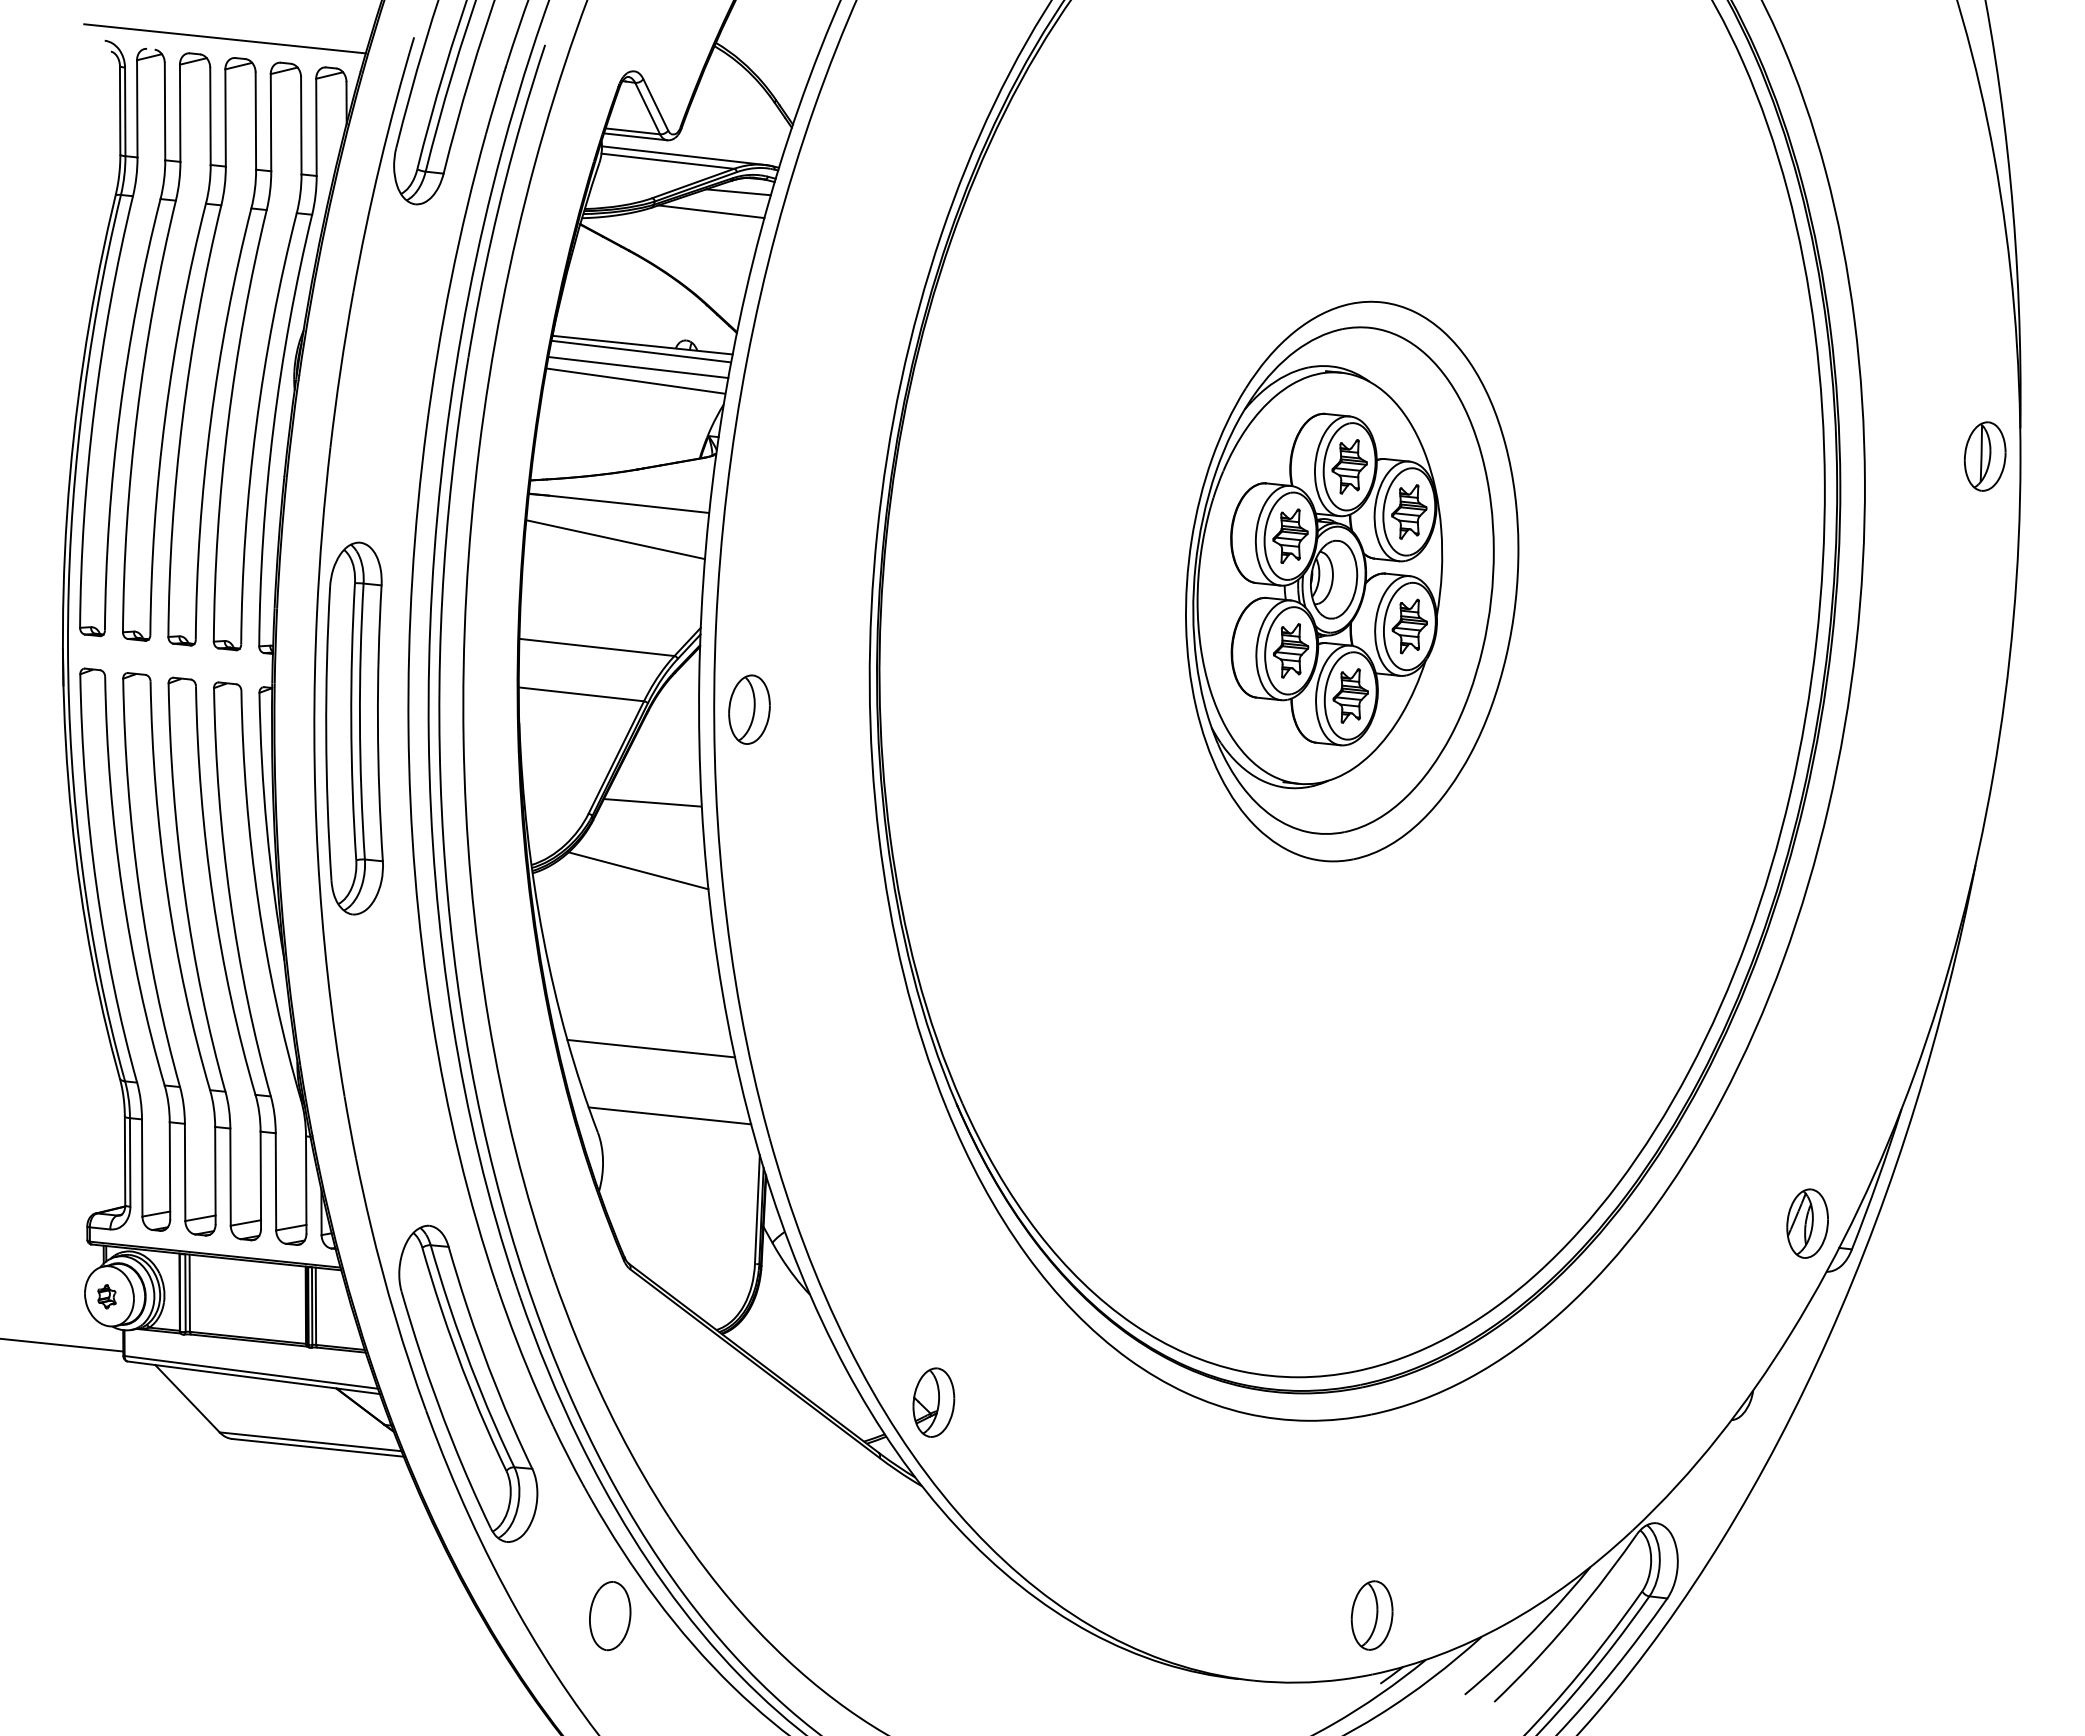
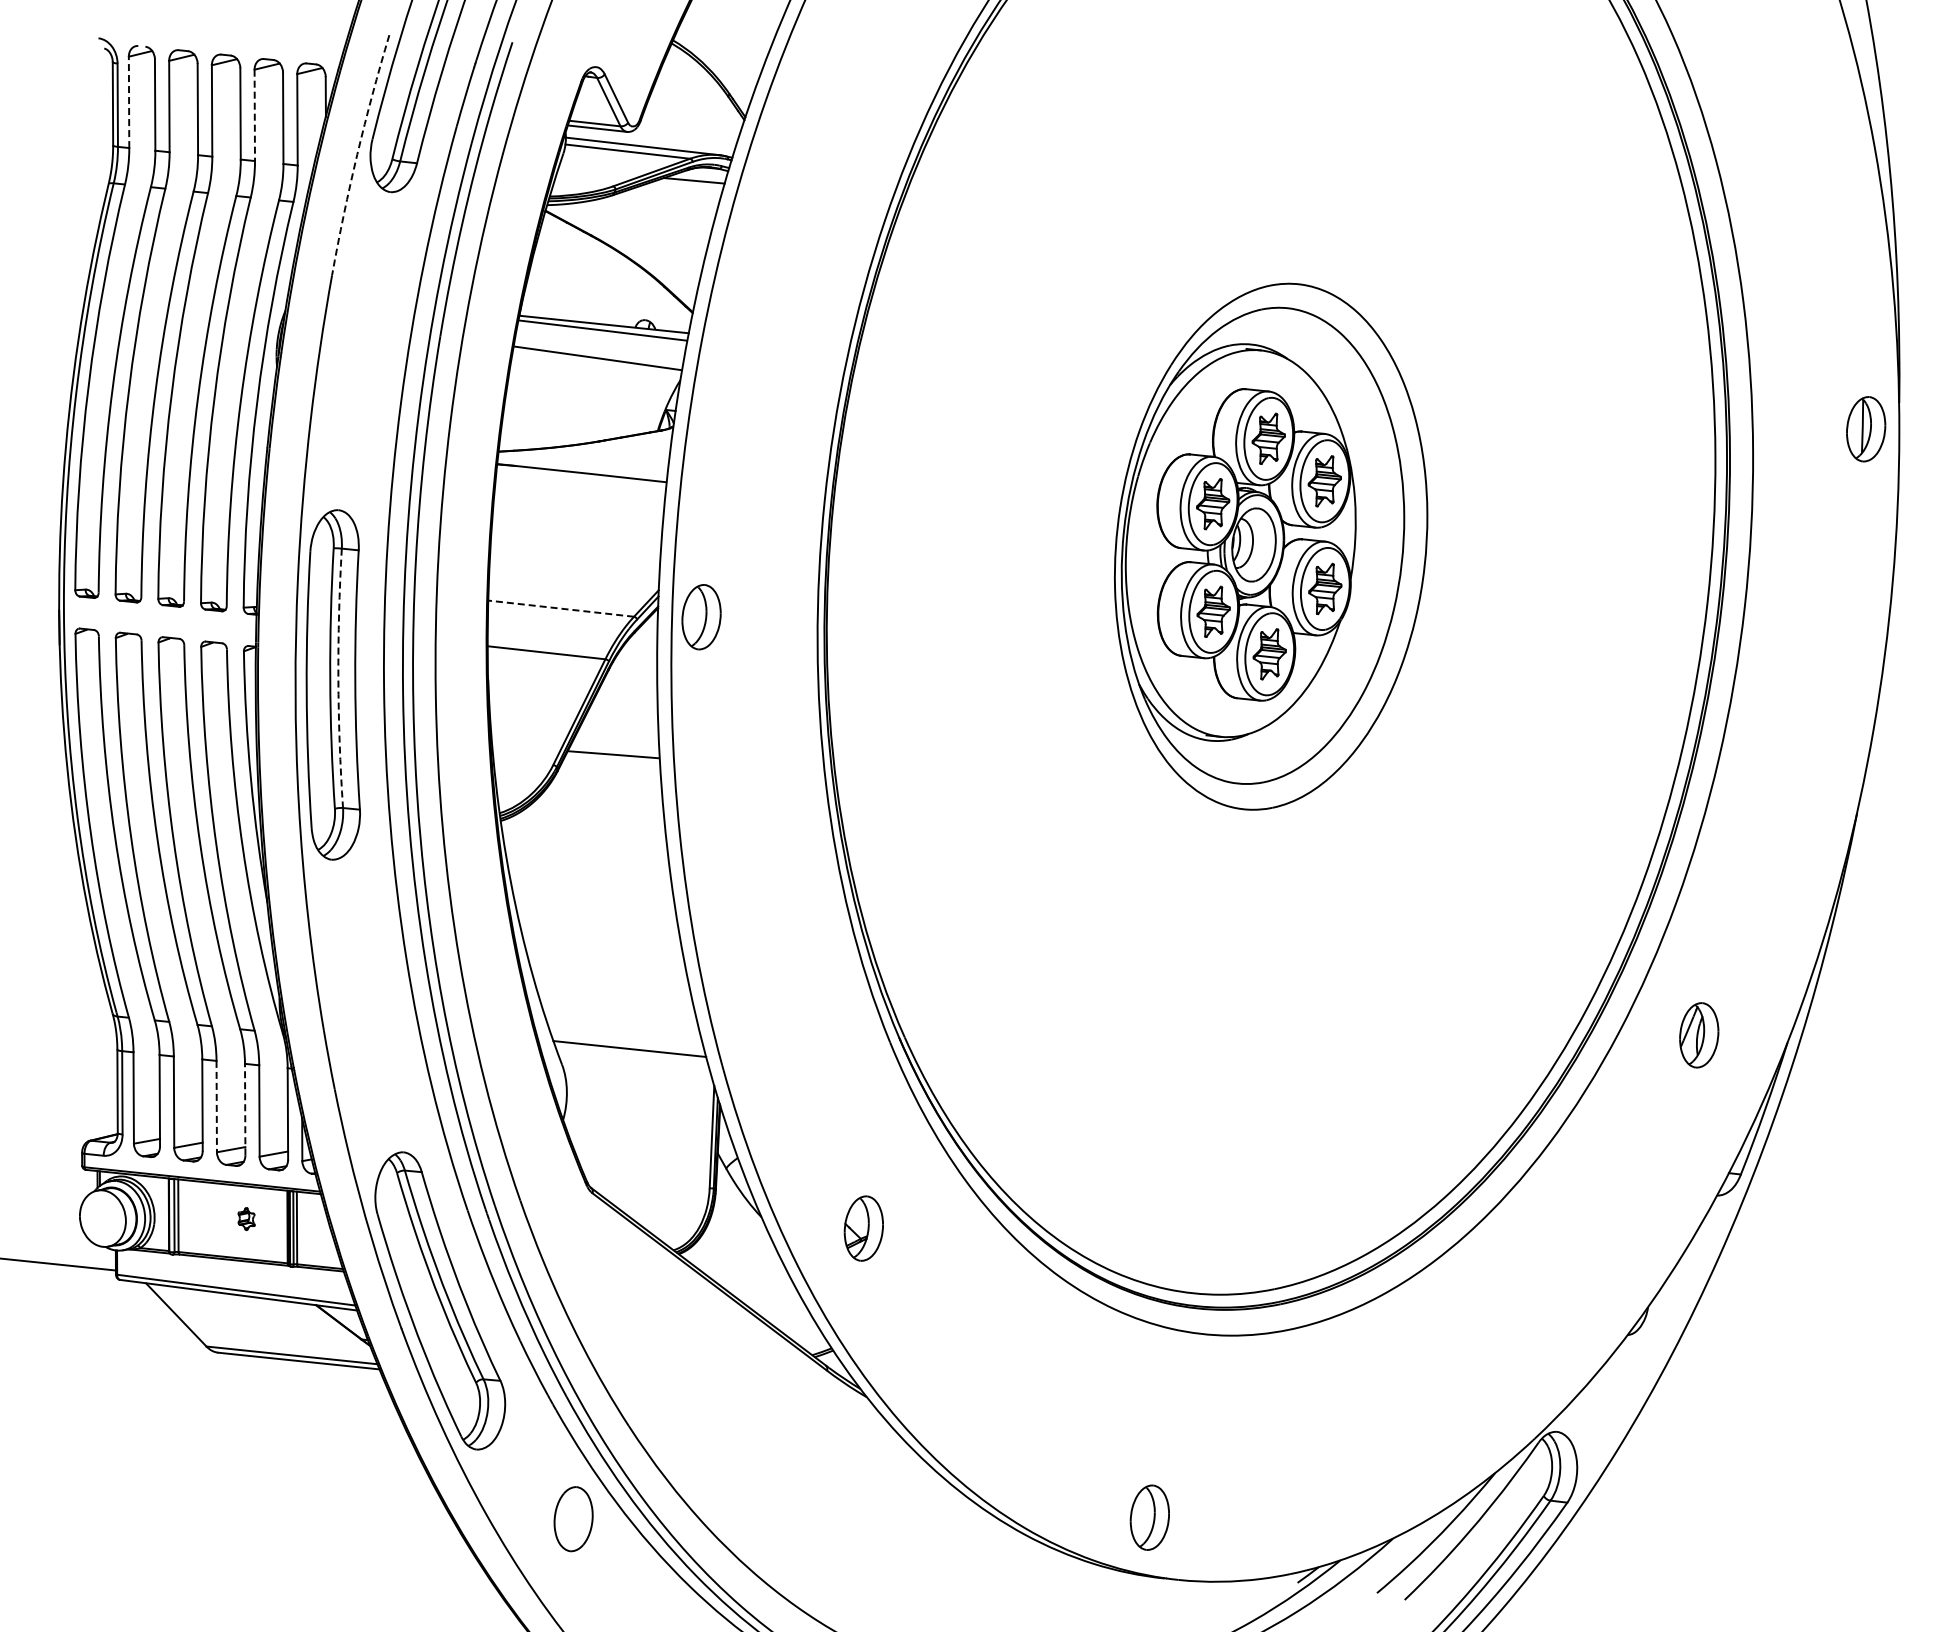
line: (224, 38) -> (211, 36), removed
line: (137, 108) -> (129, 102), solid -> dashed
line: (270, 122) -> (254, 115), solid -> dashed
arc: (380, 164) -> (357, 154), solid -> dashed
line: (711, 212) -> (668, 199), removed
line: (637, 367) -> (599, 345), removed
line: (615, 539) -> (578, 507), removed
line: (596, 647) -> (560, 608), solid -> dashed
part: (749, 710) -> (701, 617), moved
arc: (360, 721) -> (338, 678), solid -> dashed
line: (638, 870) -> (600, 818), removed
line: (651, 1048) -> (612, 985), removed
line: (230, 1177) -> (216, 1106), solid -> dashed
line: (261, 1180) -> (245, 1109), solid -> dashed
part: (1807, 1223) -> (1699, 1035), moved
part: (106, 1297) -> (246, 1219), moved
part: (933, 1402) -> (863, 1228), moved
part: (1371, 1615) -> (1149, 1517), moved

